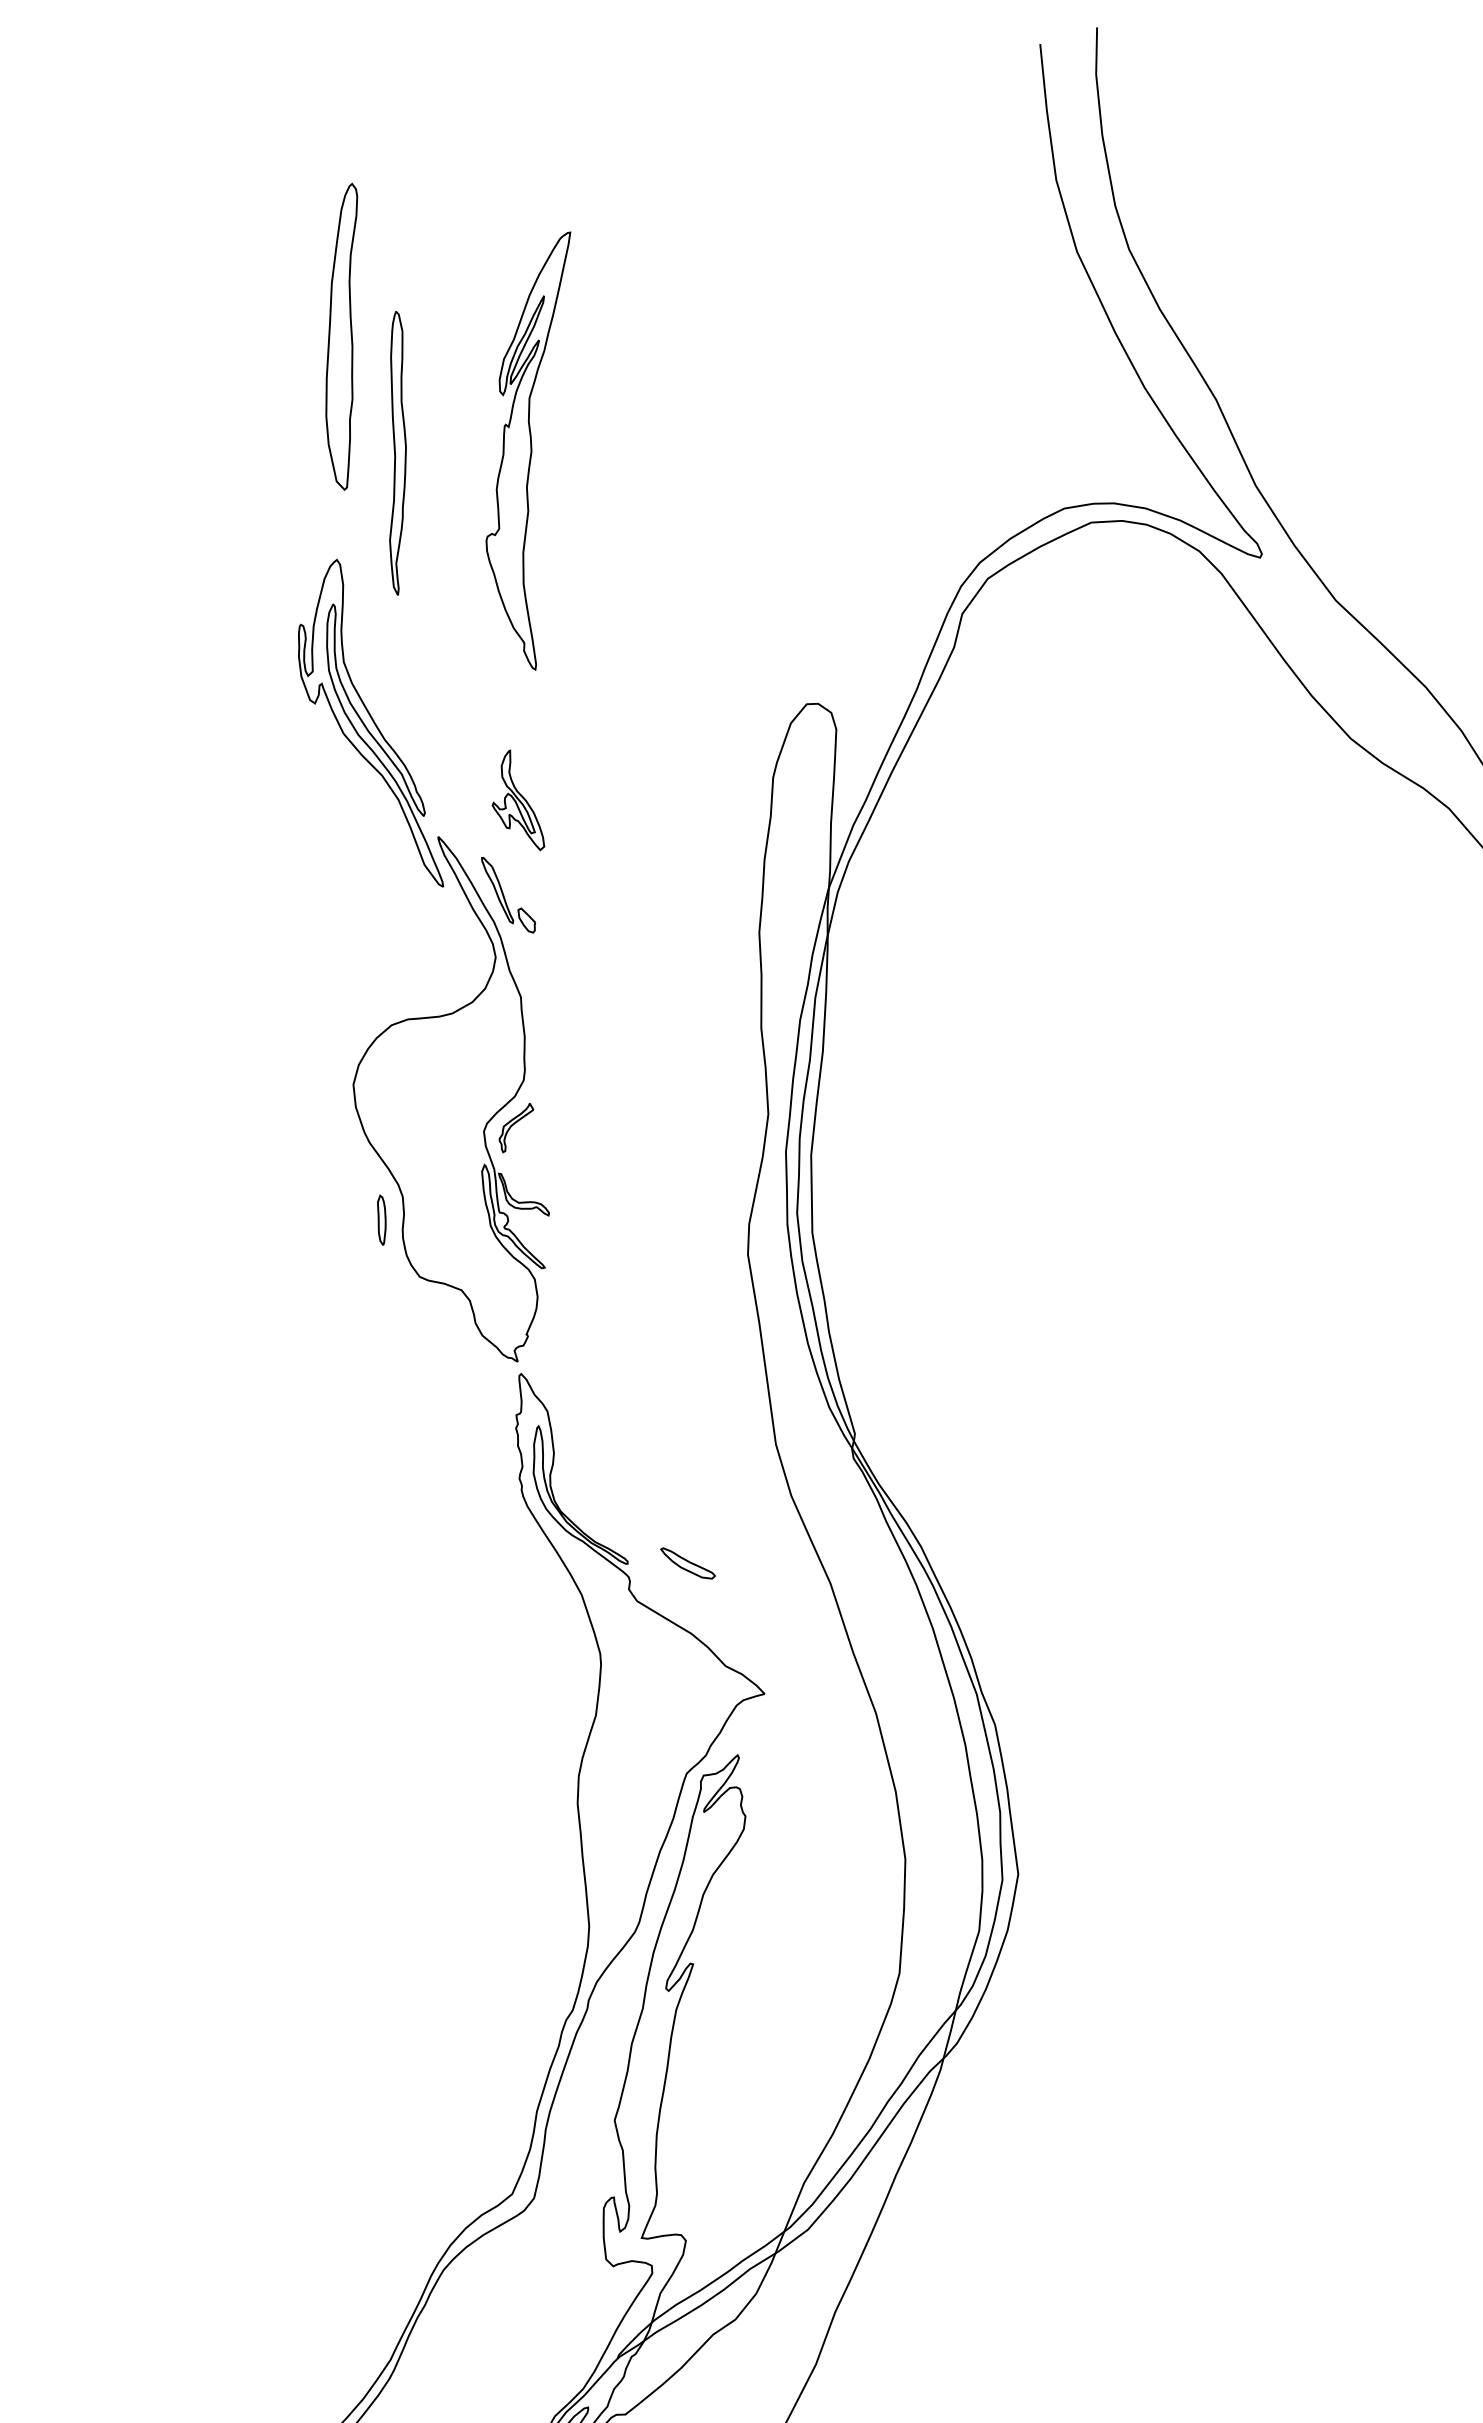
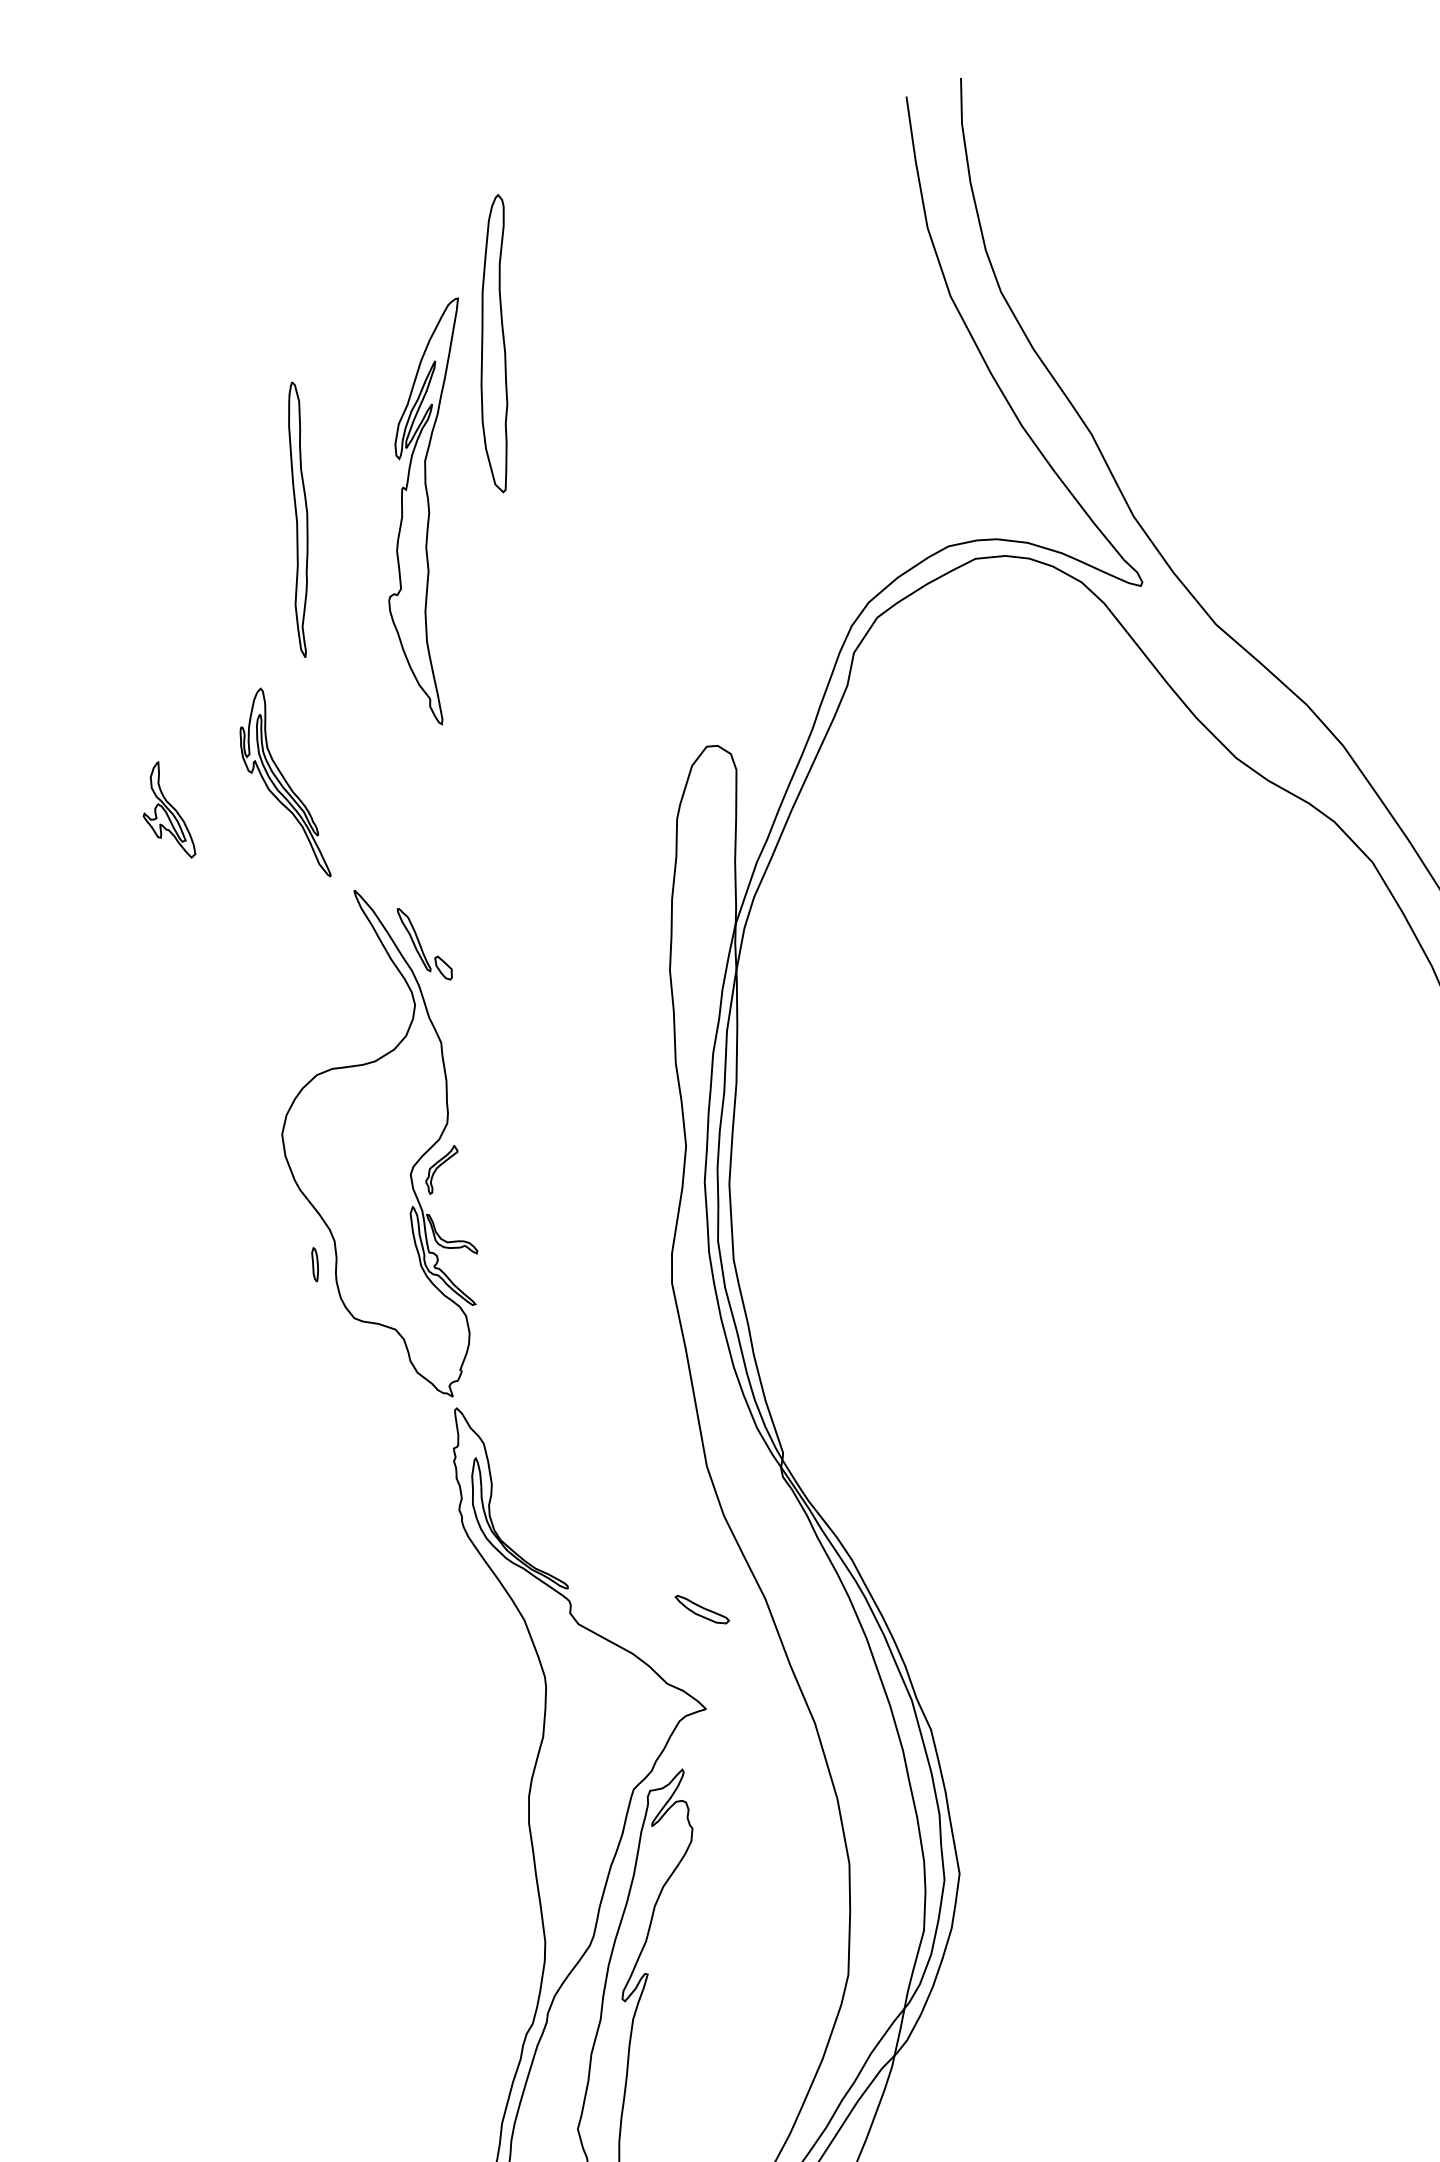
part: (341, 336) -> (494, 343), moved
part: (371, 723) -> (285, 783), size x0.6
part: (518, 800) -> (168, 810), moved
part: (381, 1219) -> (314, 1264), size x0.7
part: (687, 1563) -> (701, 1609), moved

